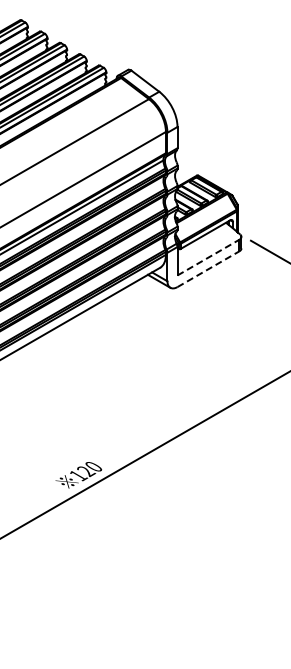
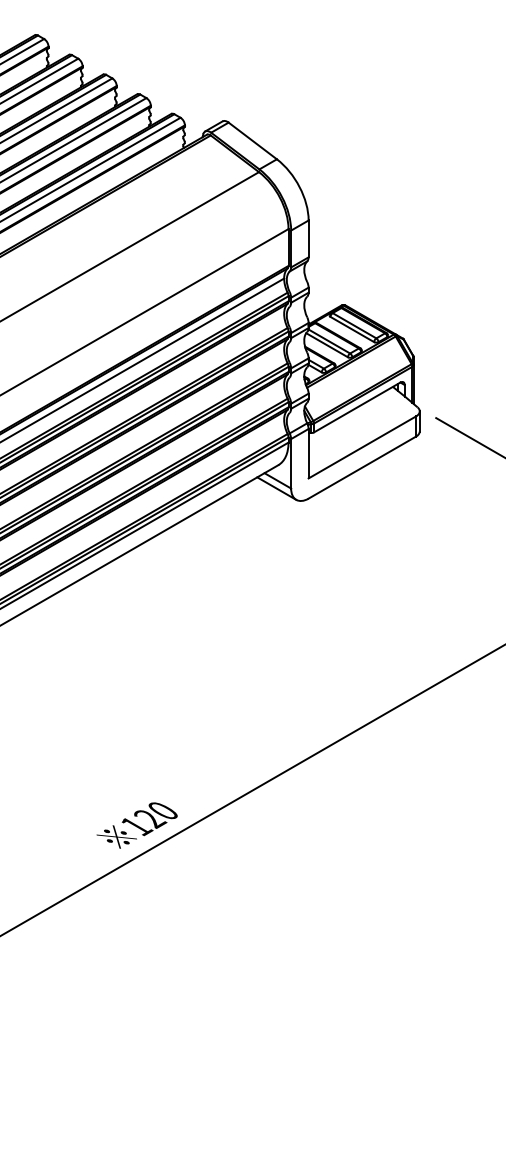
line: (208, 257) -> (362, 447), dashed -> solid
line: (208, 269) -> (362, 468), dashed -> solid

